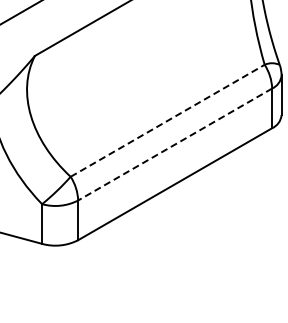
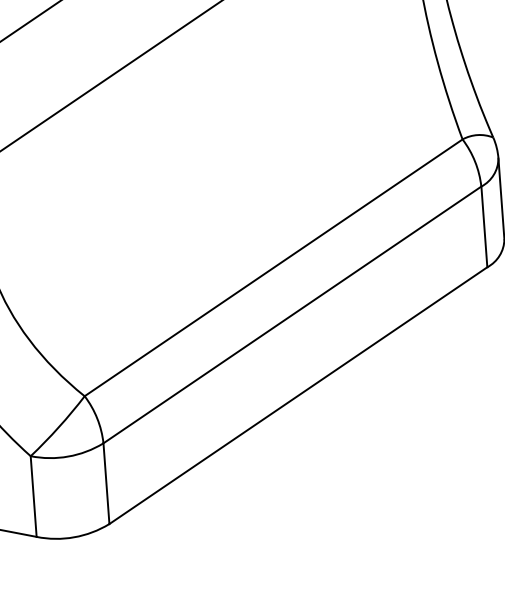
line: (168, 120) -> (275, 267), dashed -> solid
line: (174, 144) -> (291, 315), dashed -> solid

